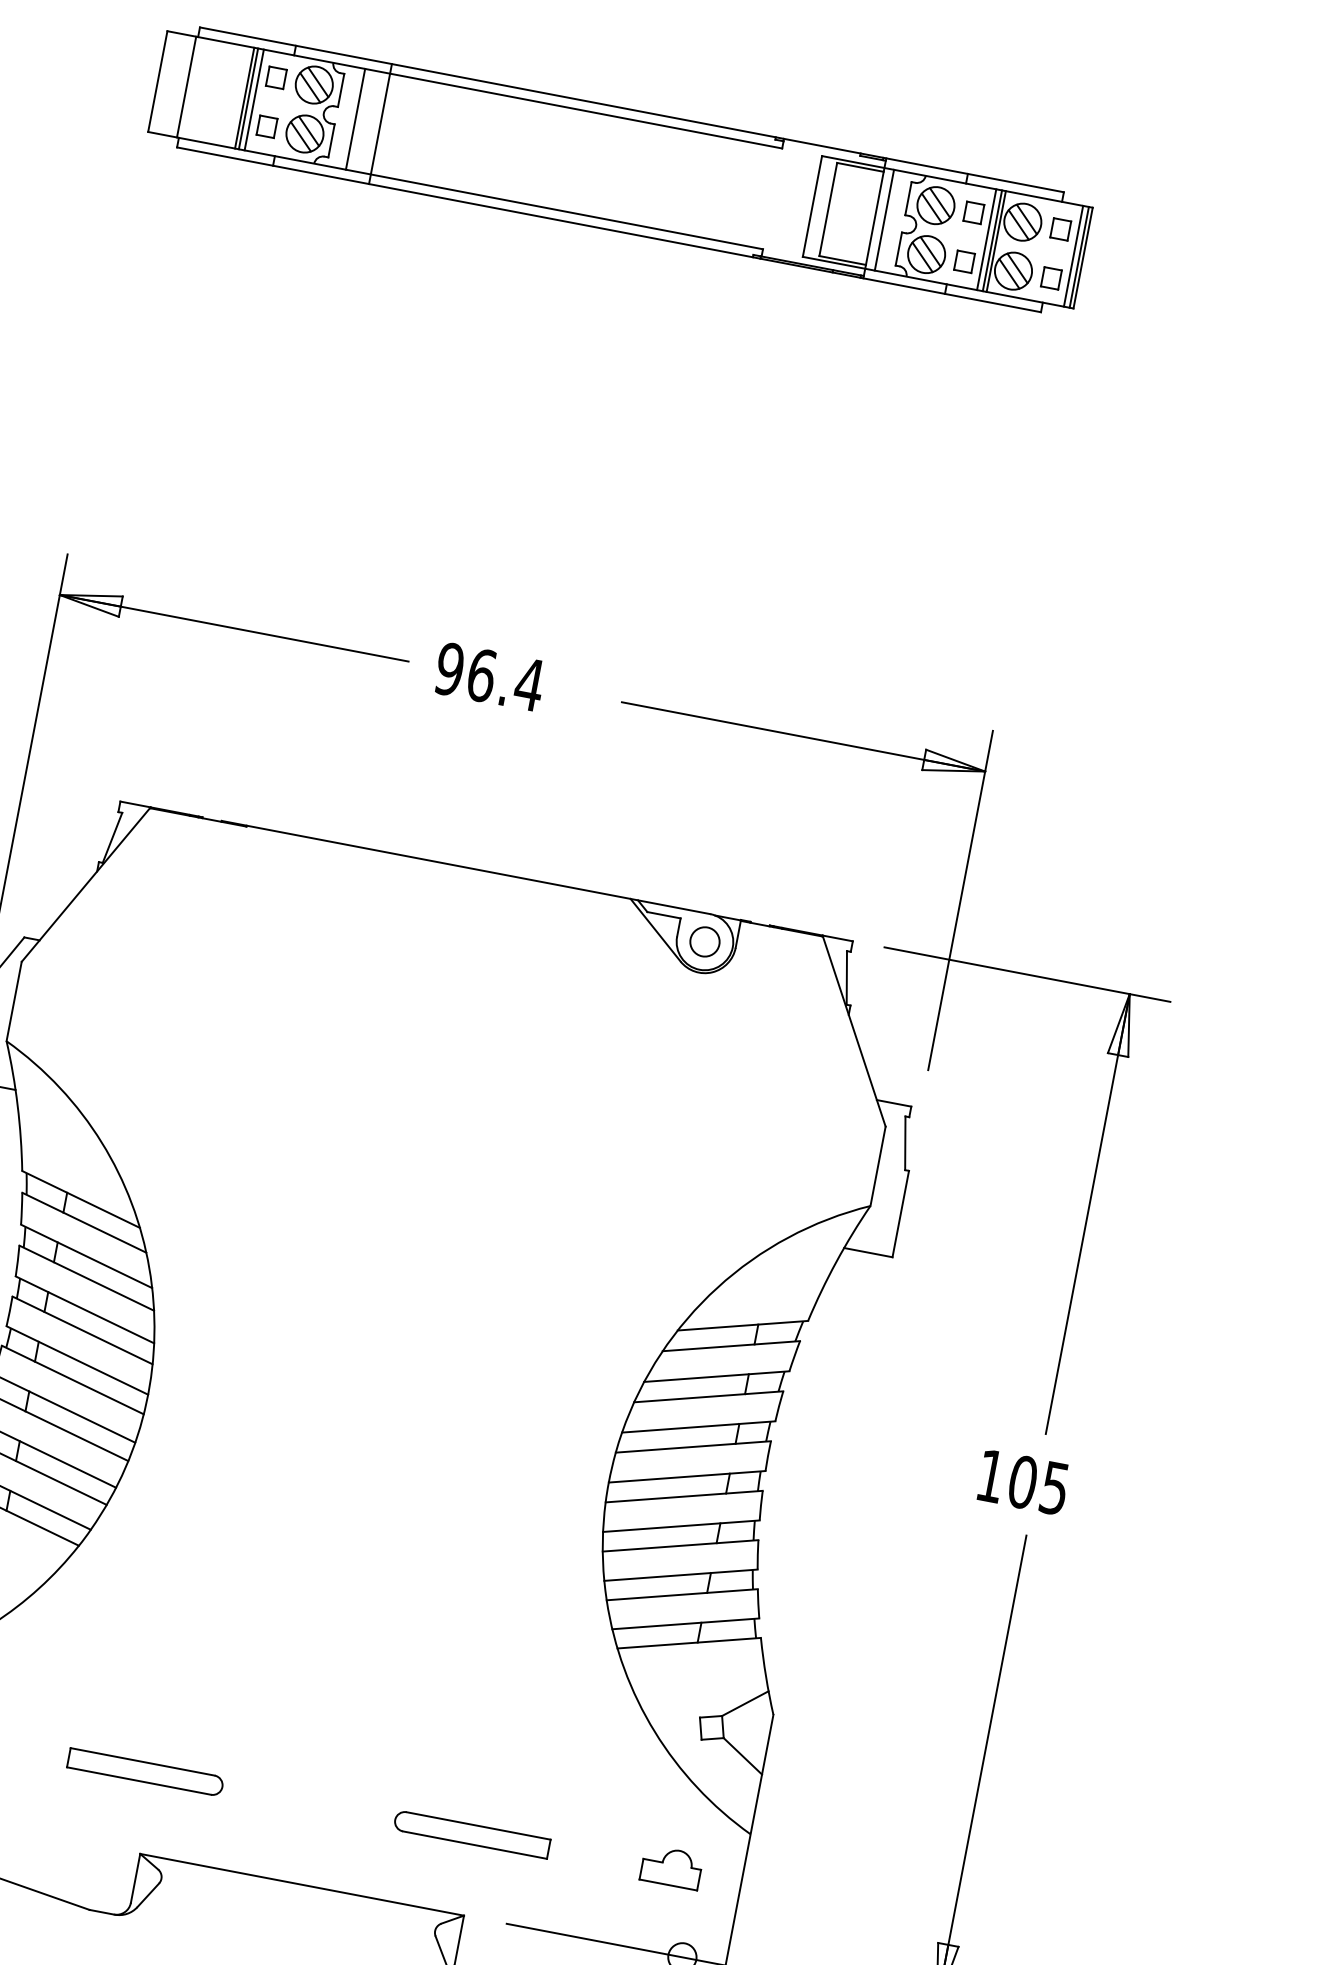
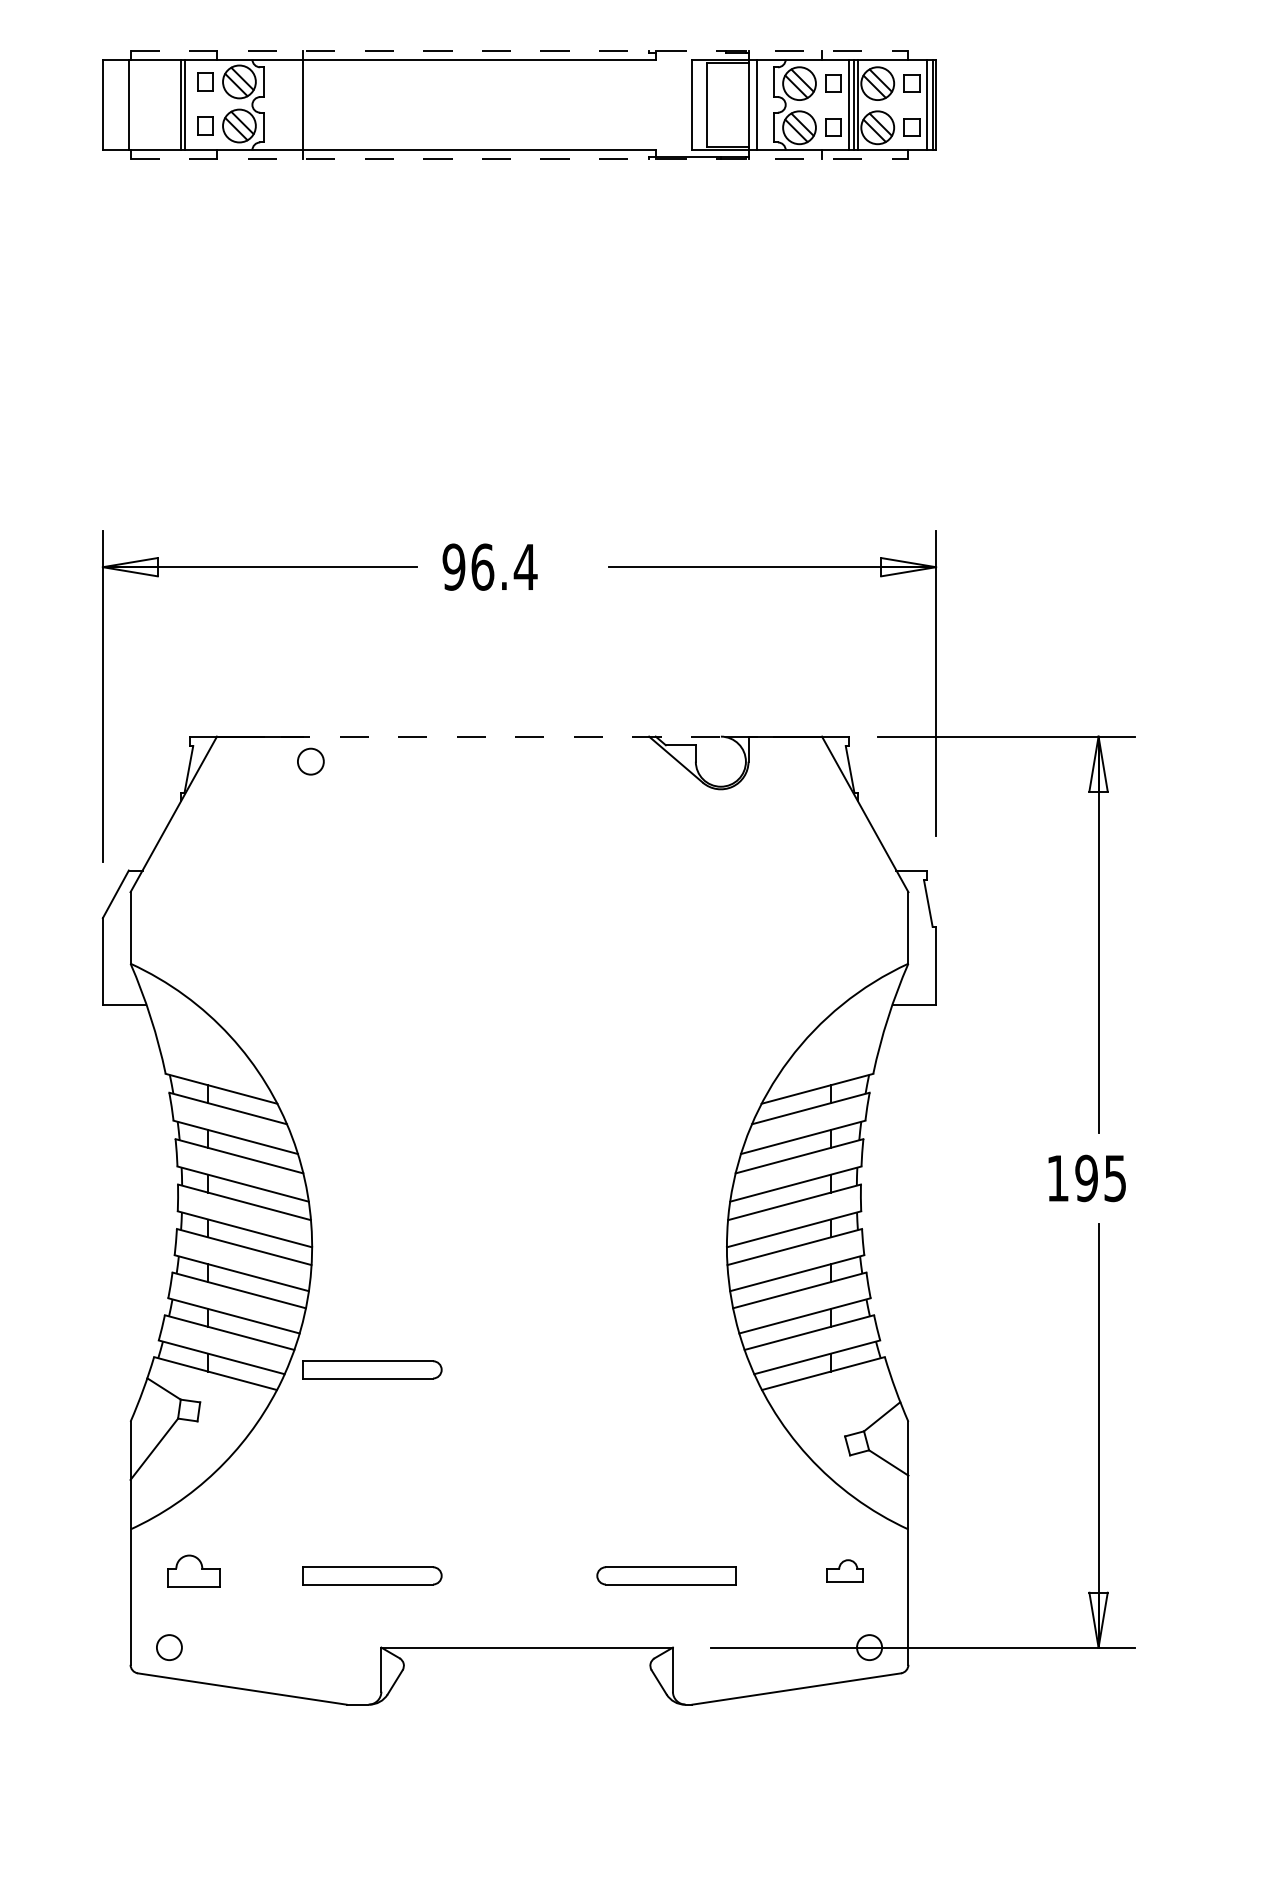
line: (254, 99) -> (189, 104), removed
line: (631, 109) -> (519, 50), solid -> dashed
line: (355, 118) -> (280, 104), removed
line: (609, 229) -> (519, 158), solid -> dashed
line: (465, 867) -> (500, 736), solid -> dashed
circle: (704, 941) -> (310, 761), moved
text: (1022, 1482) -> (1086, 1178), 105 -> 195
part: (189, 1543) -> (372, 1369), added
part: (670, 1866) -> (844, 1570), size x0.7

